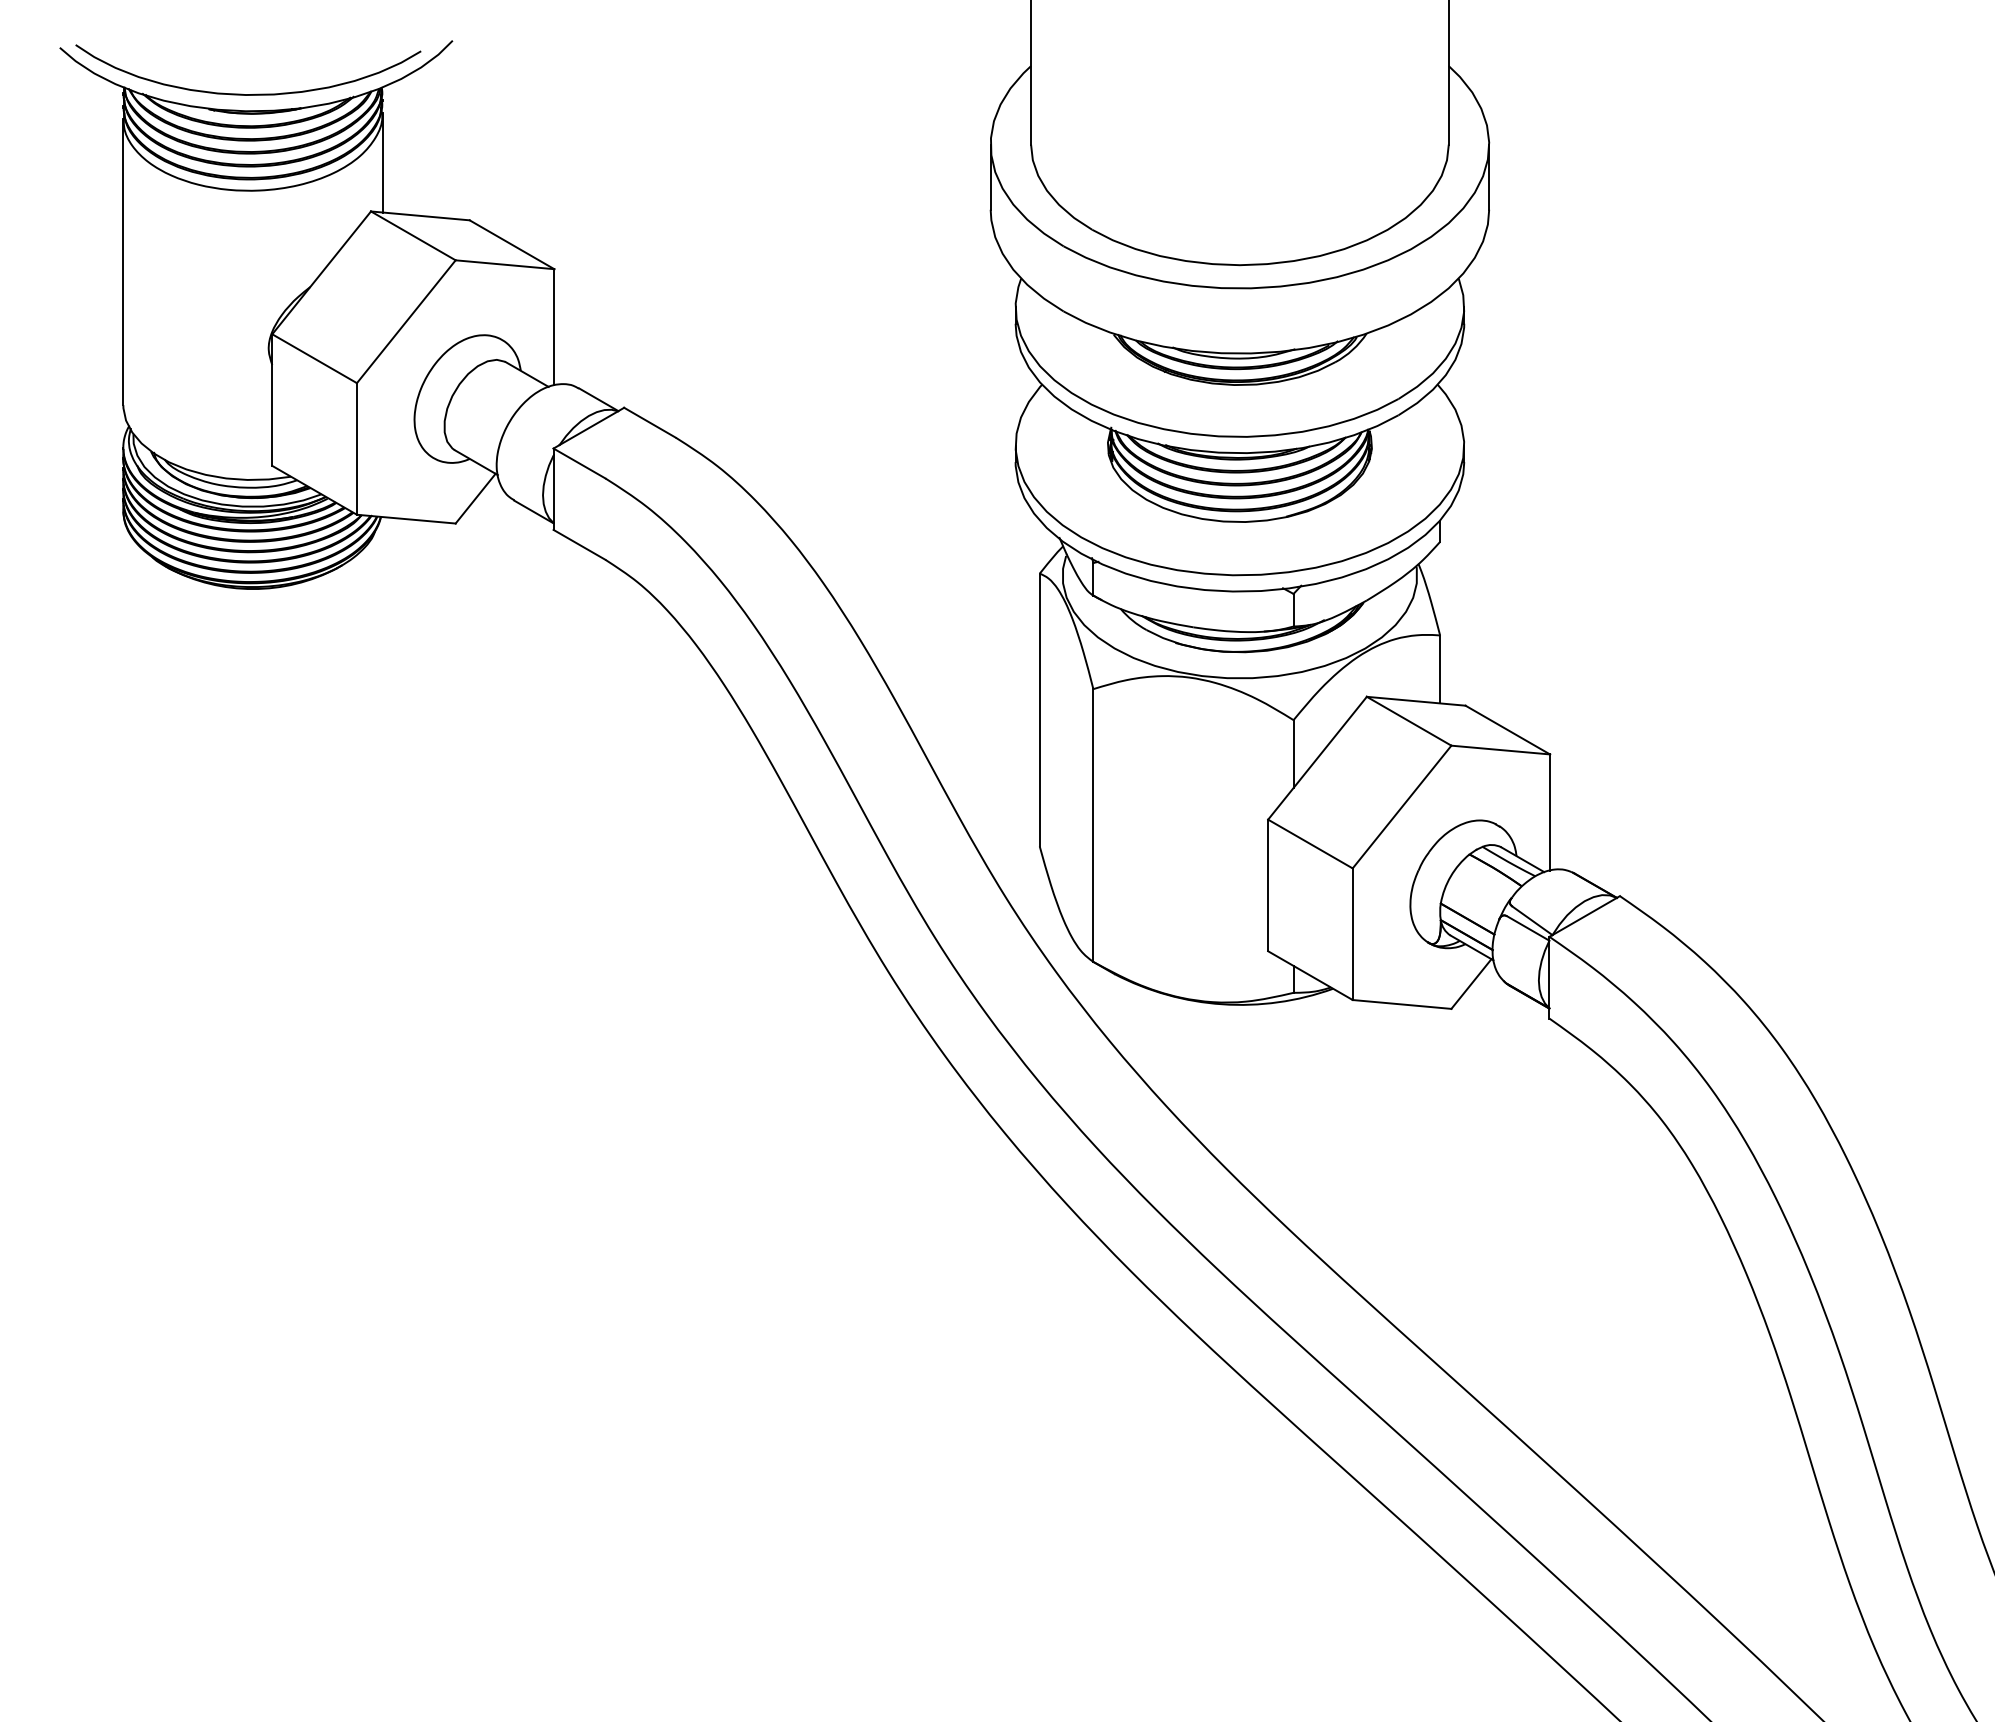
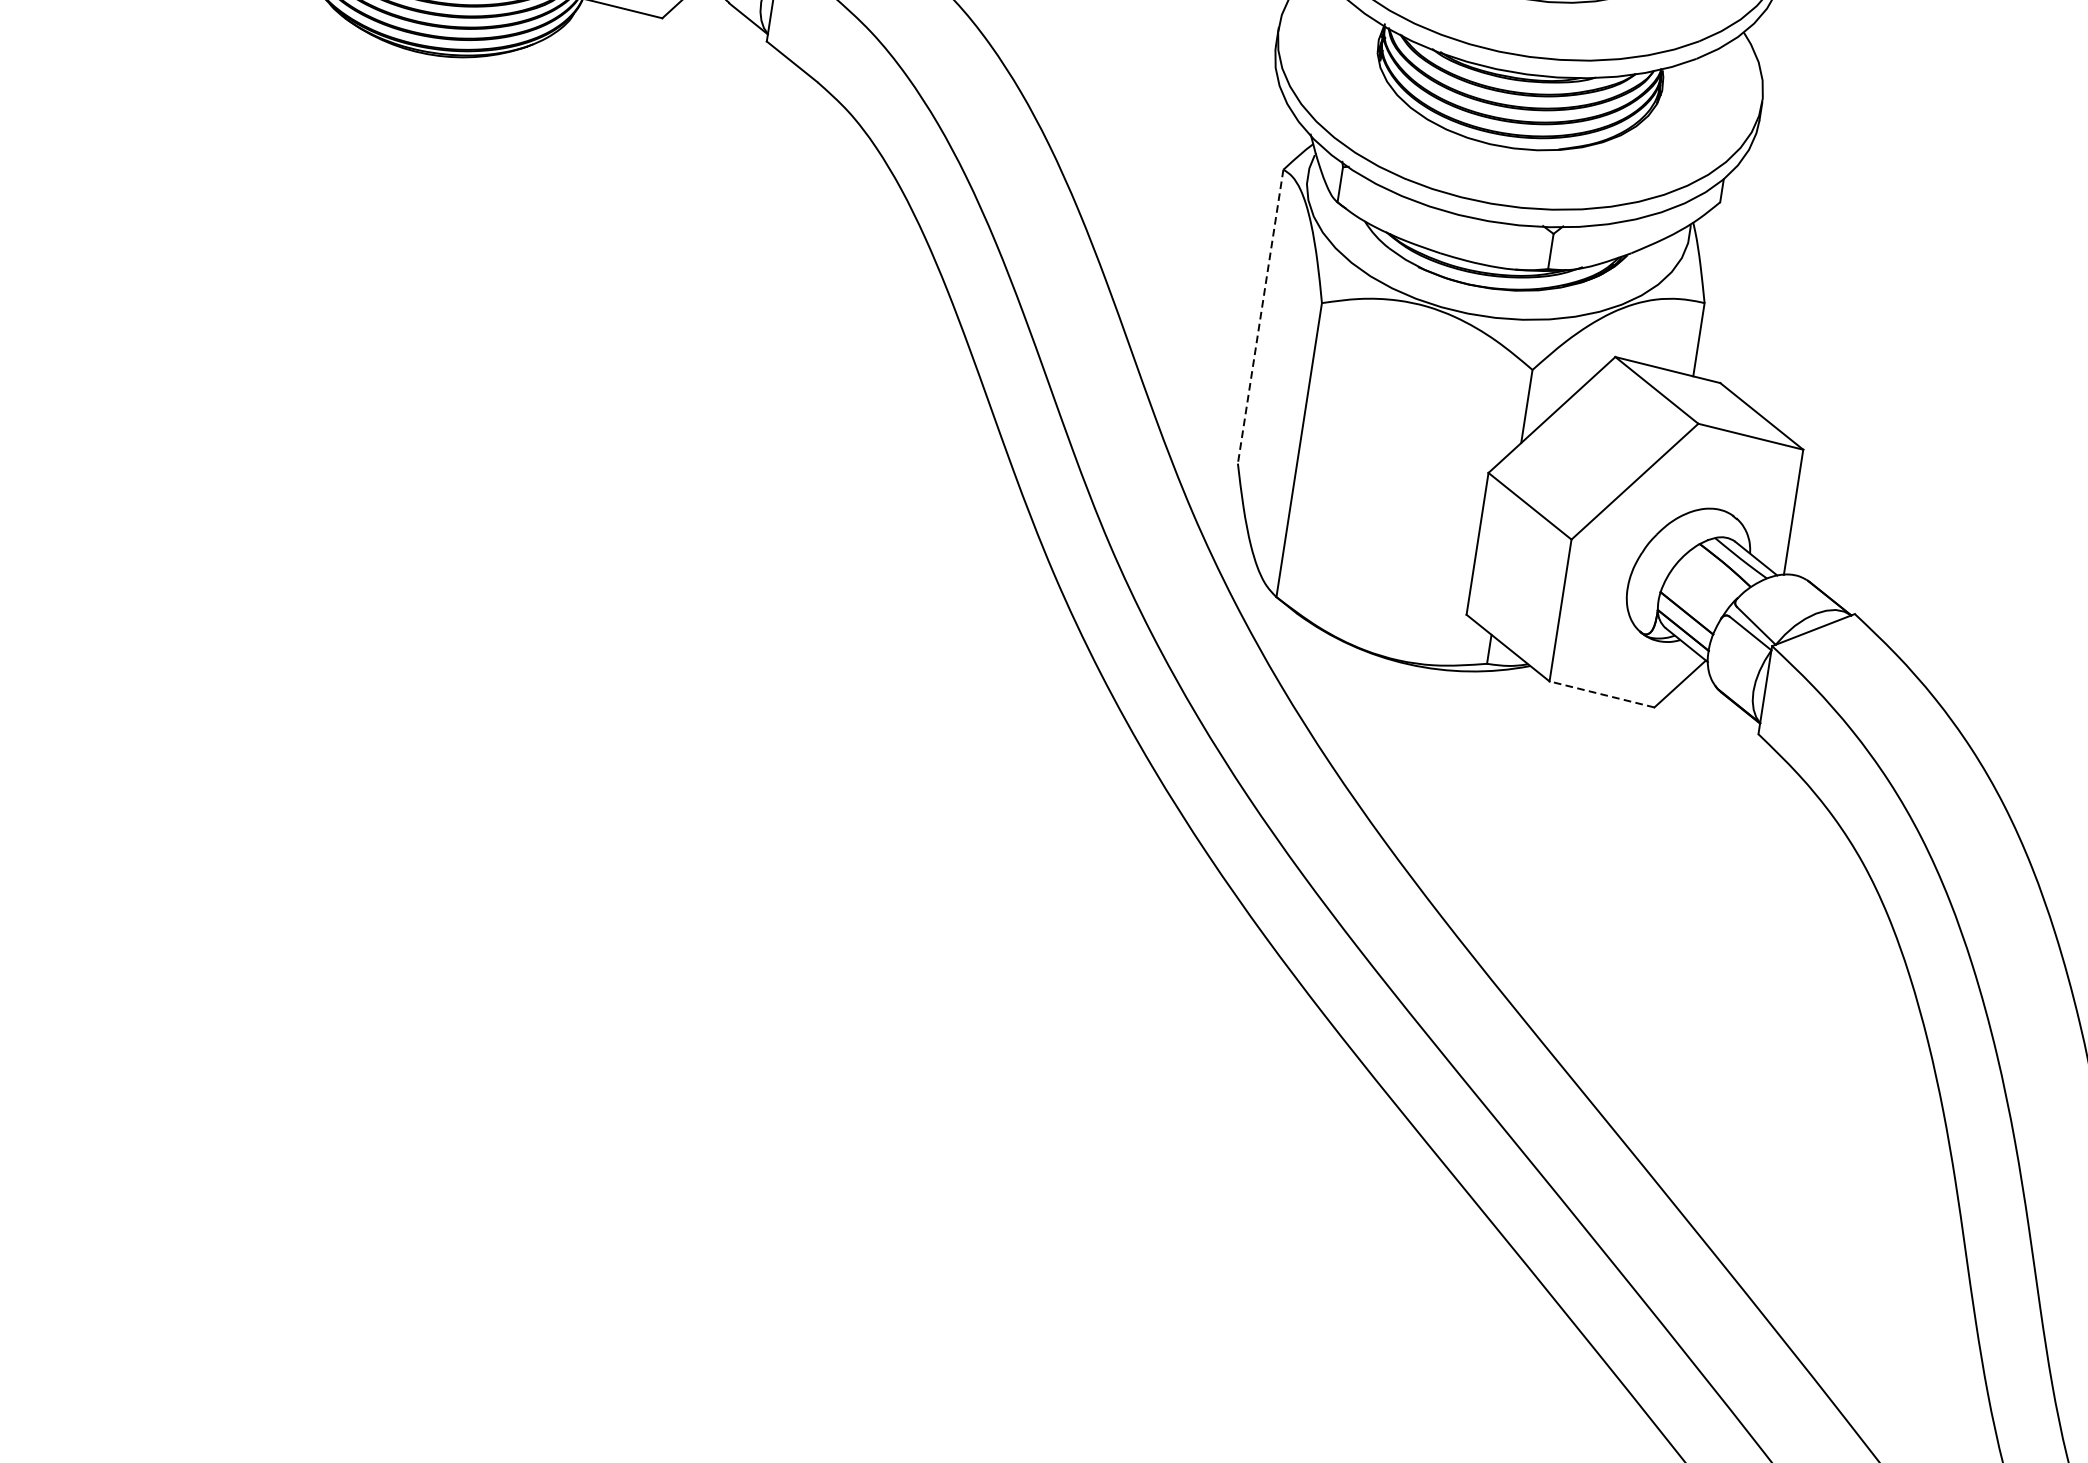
line: (1039, 710) -> (1260, 317), solid -> dashed
line: (1402, 1004) -> (1602, 694), solid -> dashed

